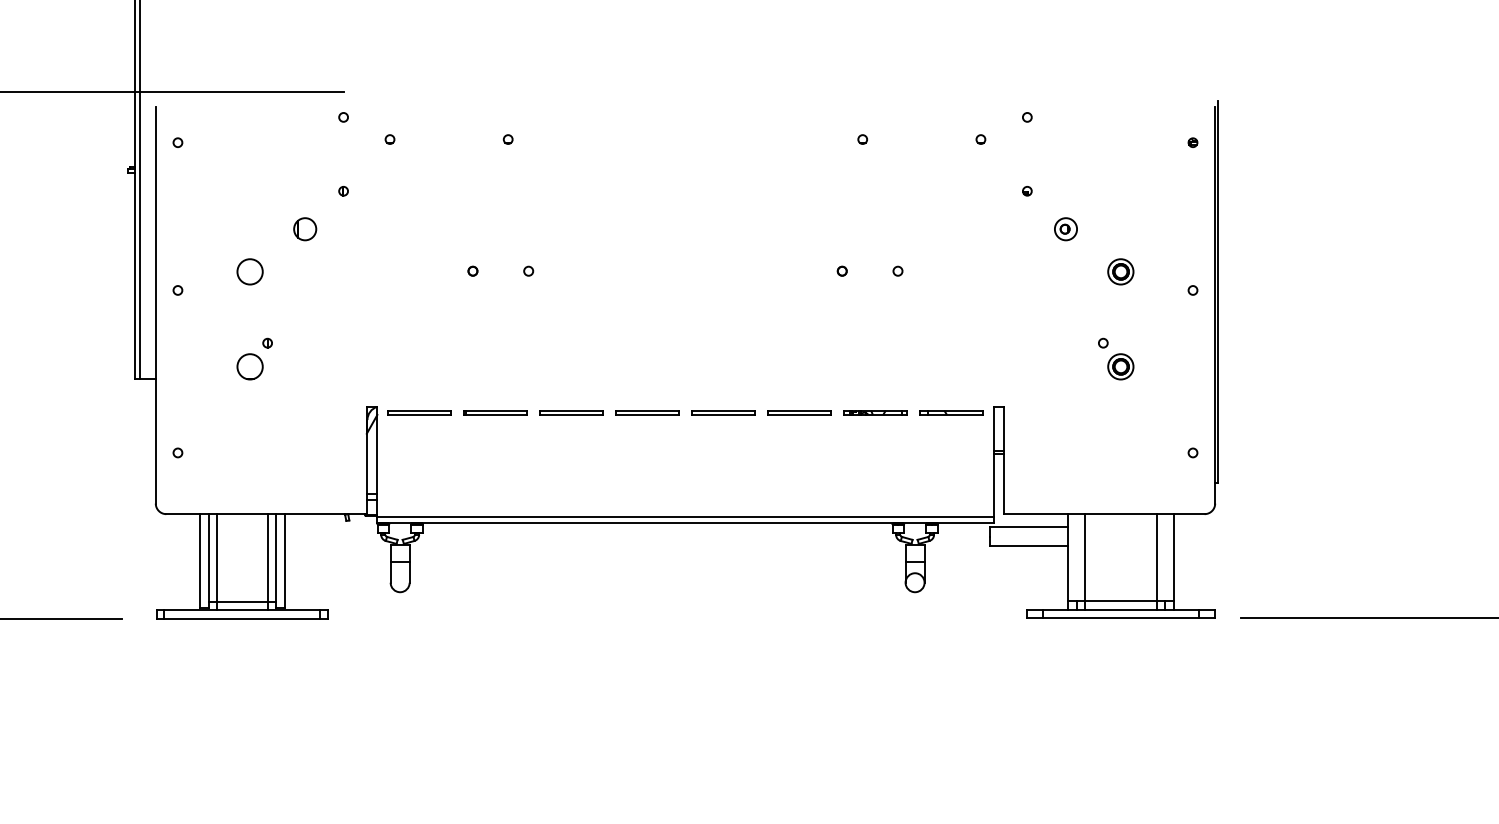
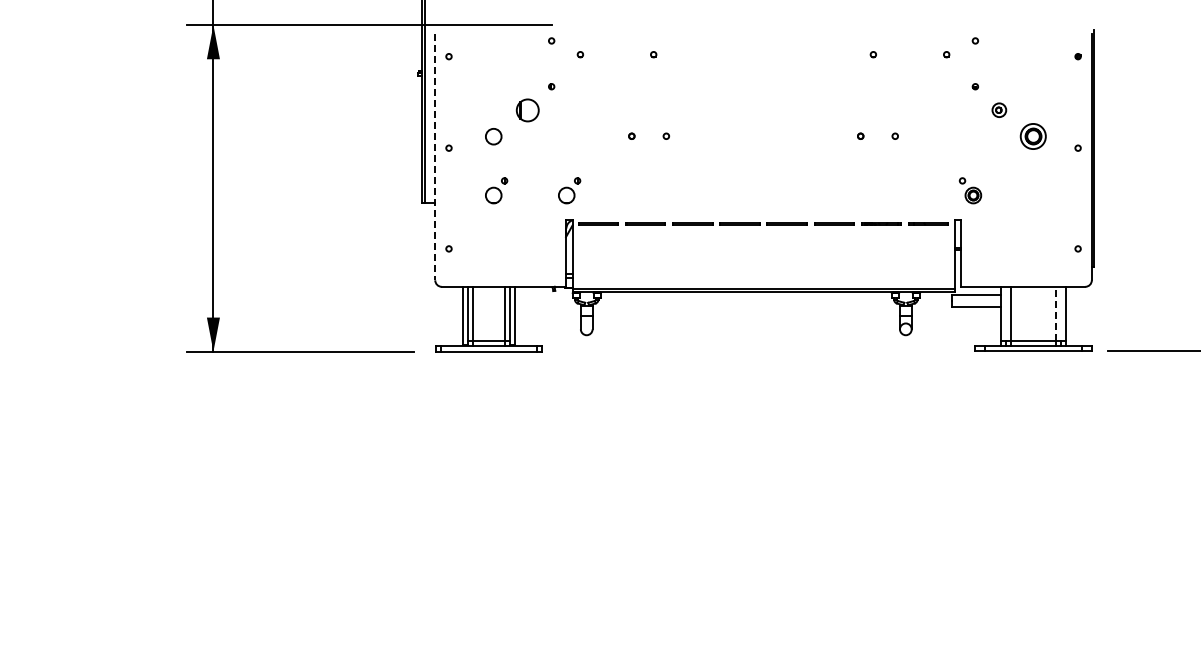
part: (304, 227) -> (527, 109), size x1.6
part: (1121, 271) -> (1033, 136), size x1.6
line: (156, 305) -> (435, 157), solid -> dashed
part: (372, 358) -> (569, 190), added
part: (1116, 358) -> (970, 190), moved
line: (1156, 557) -> (1055, 313), solid -> dashed

